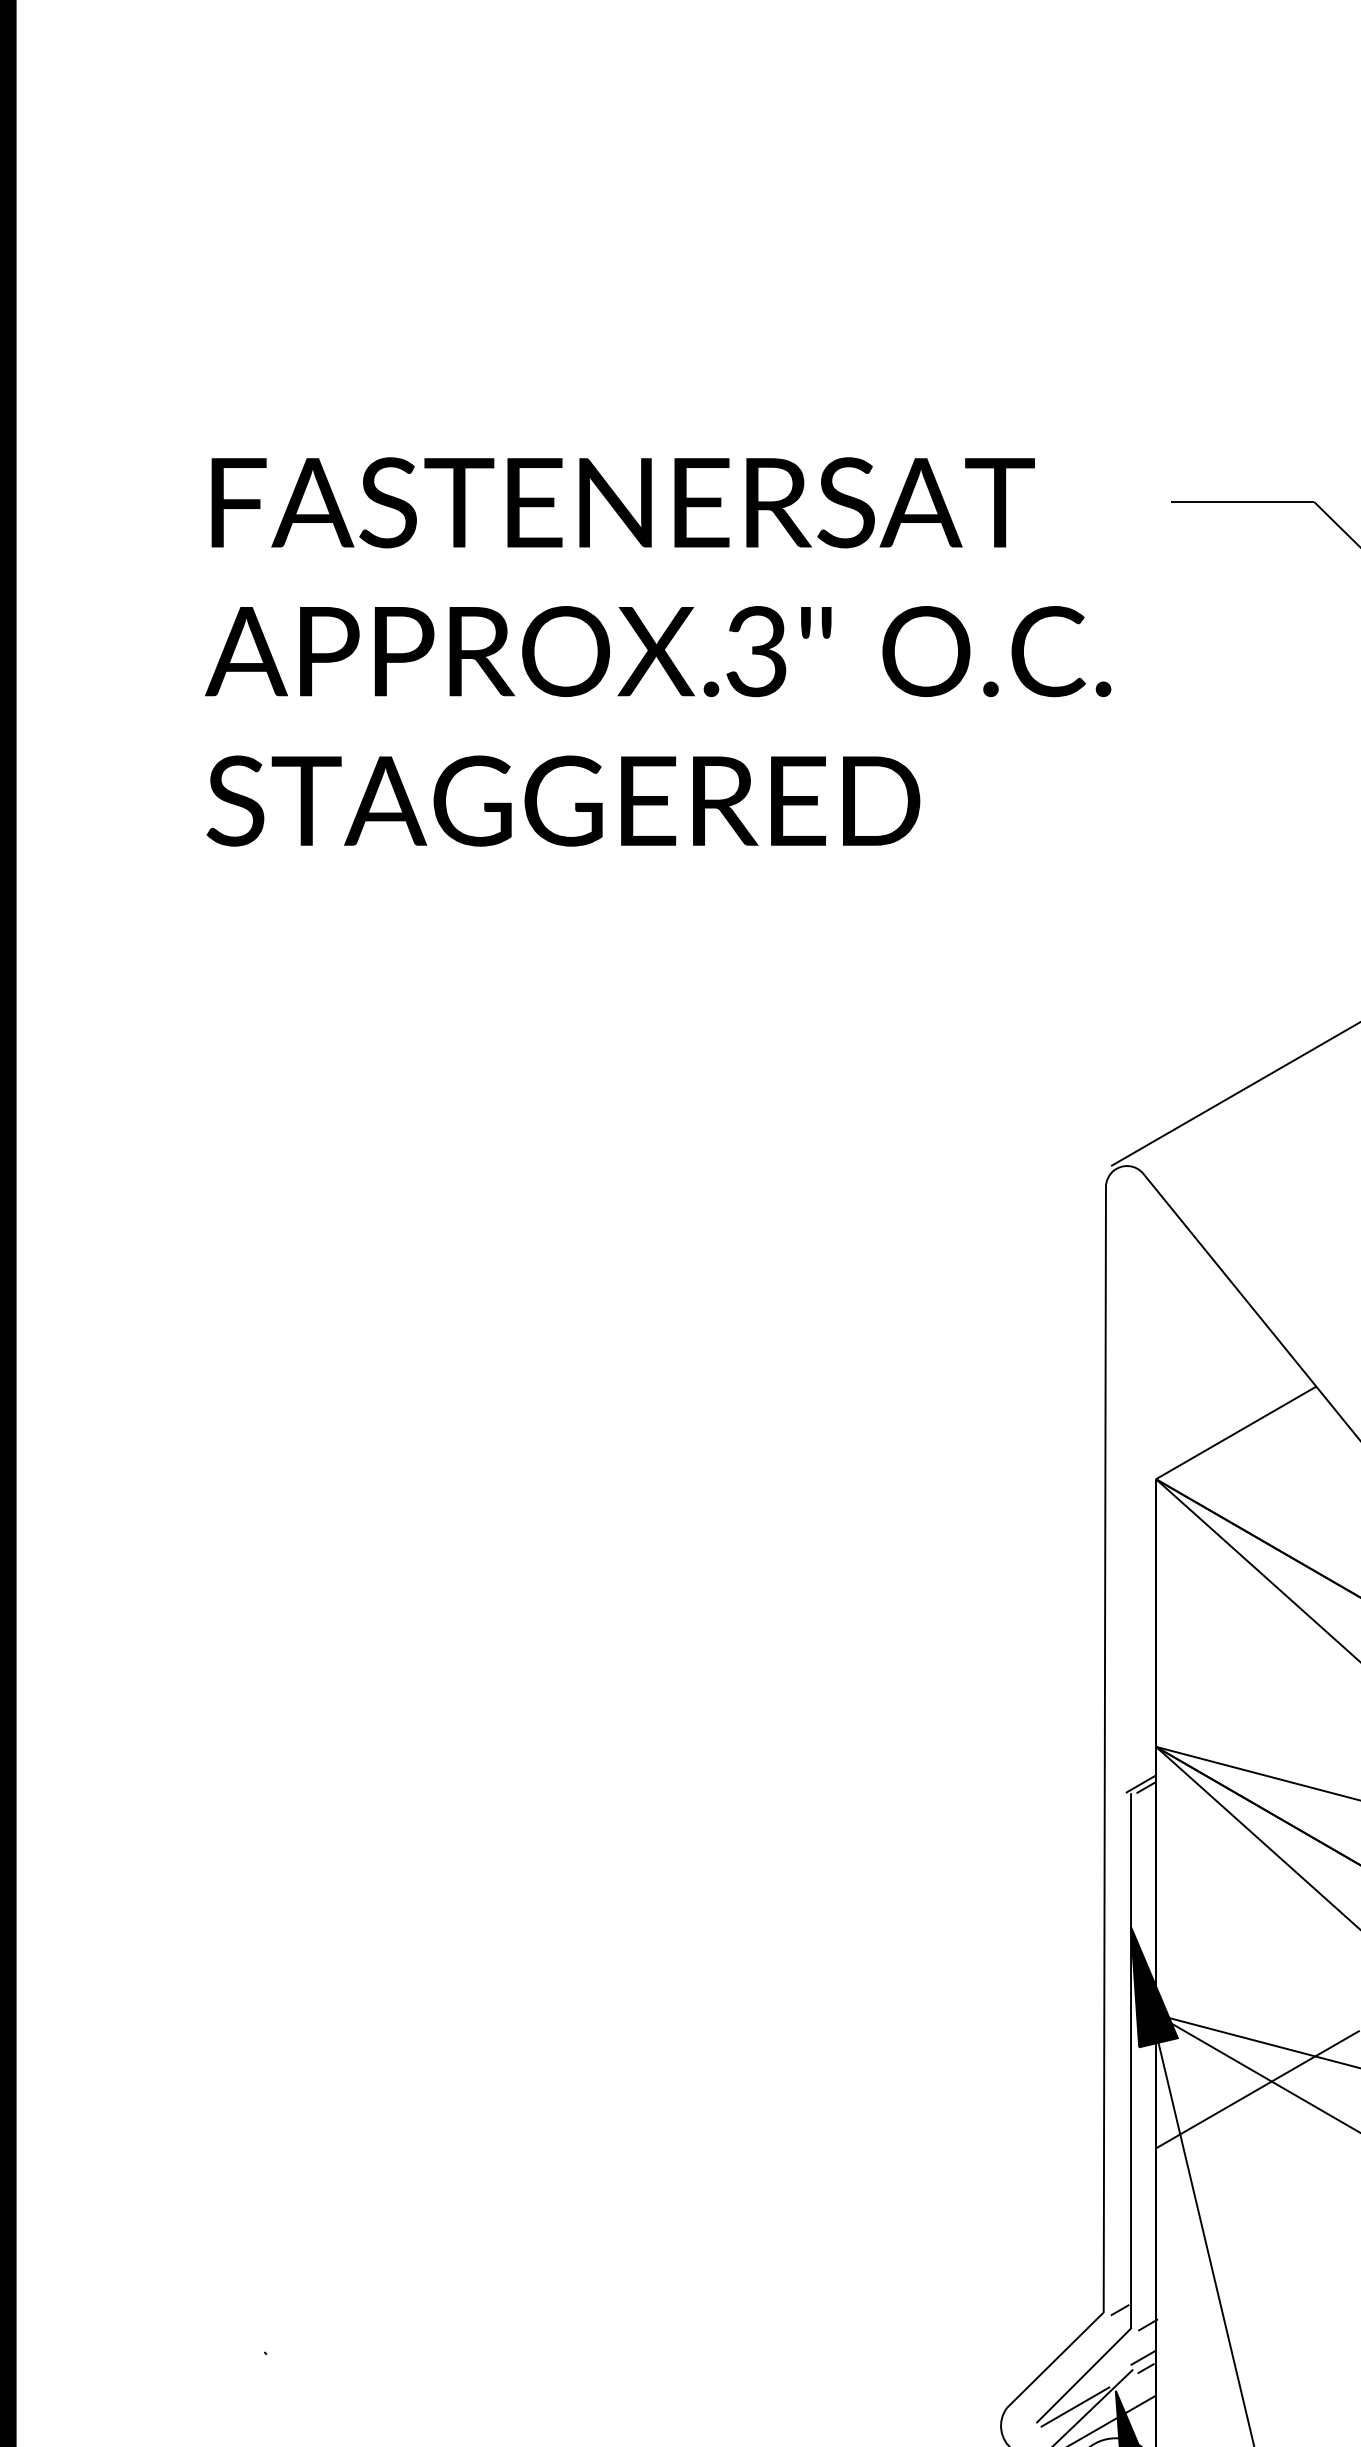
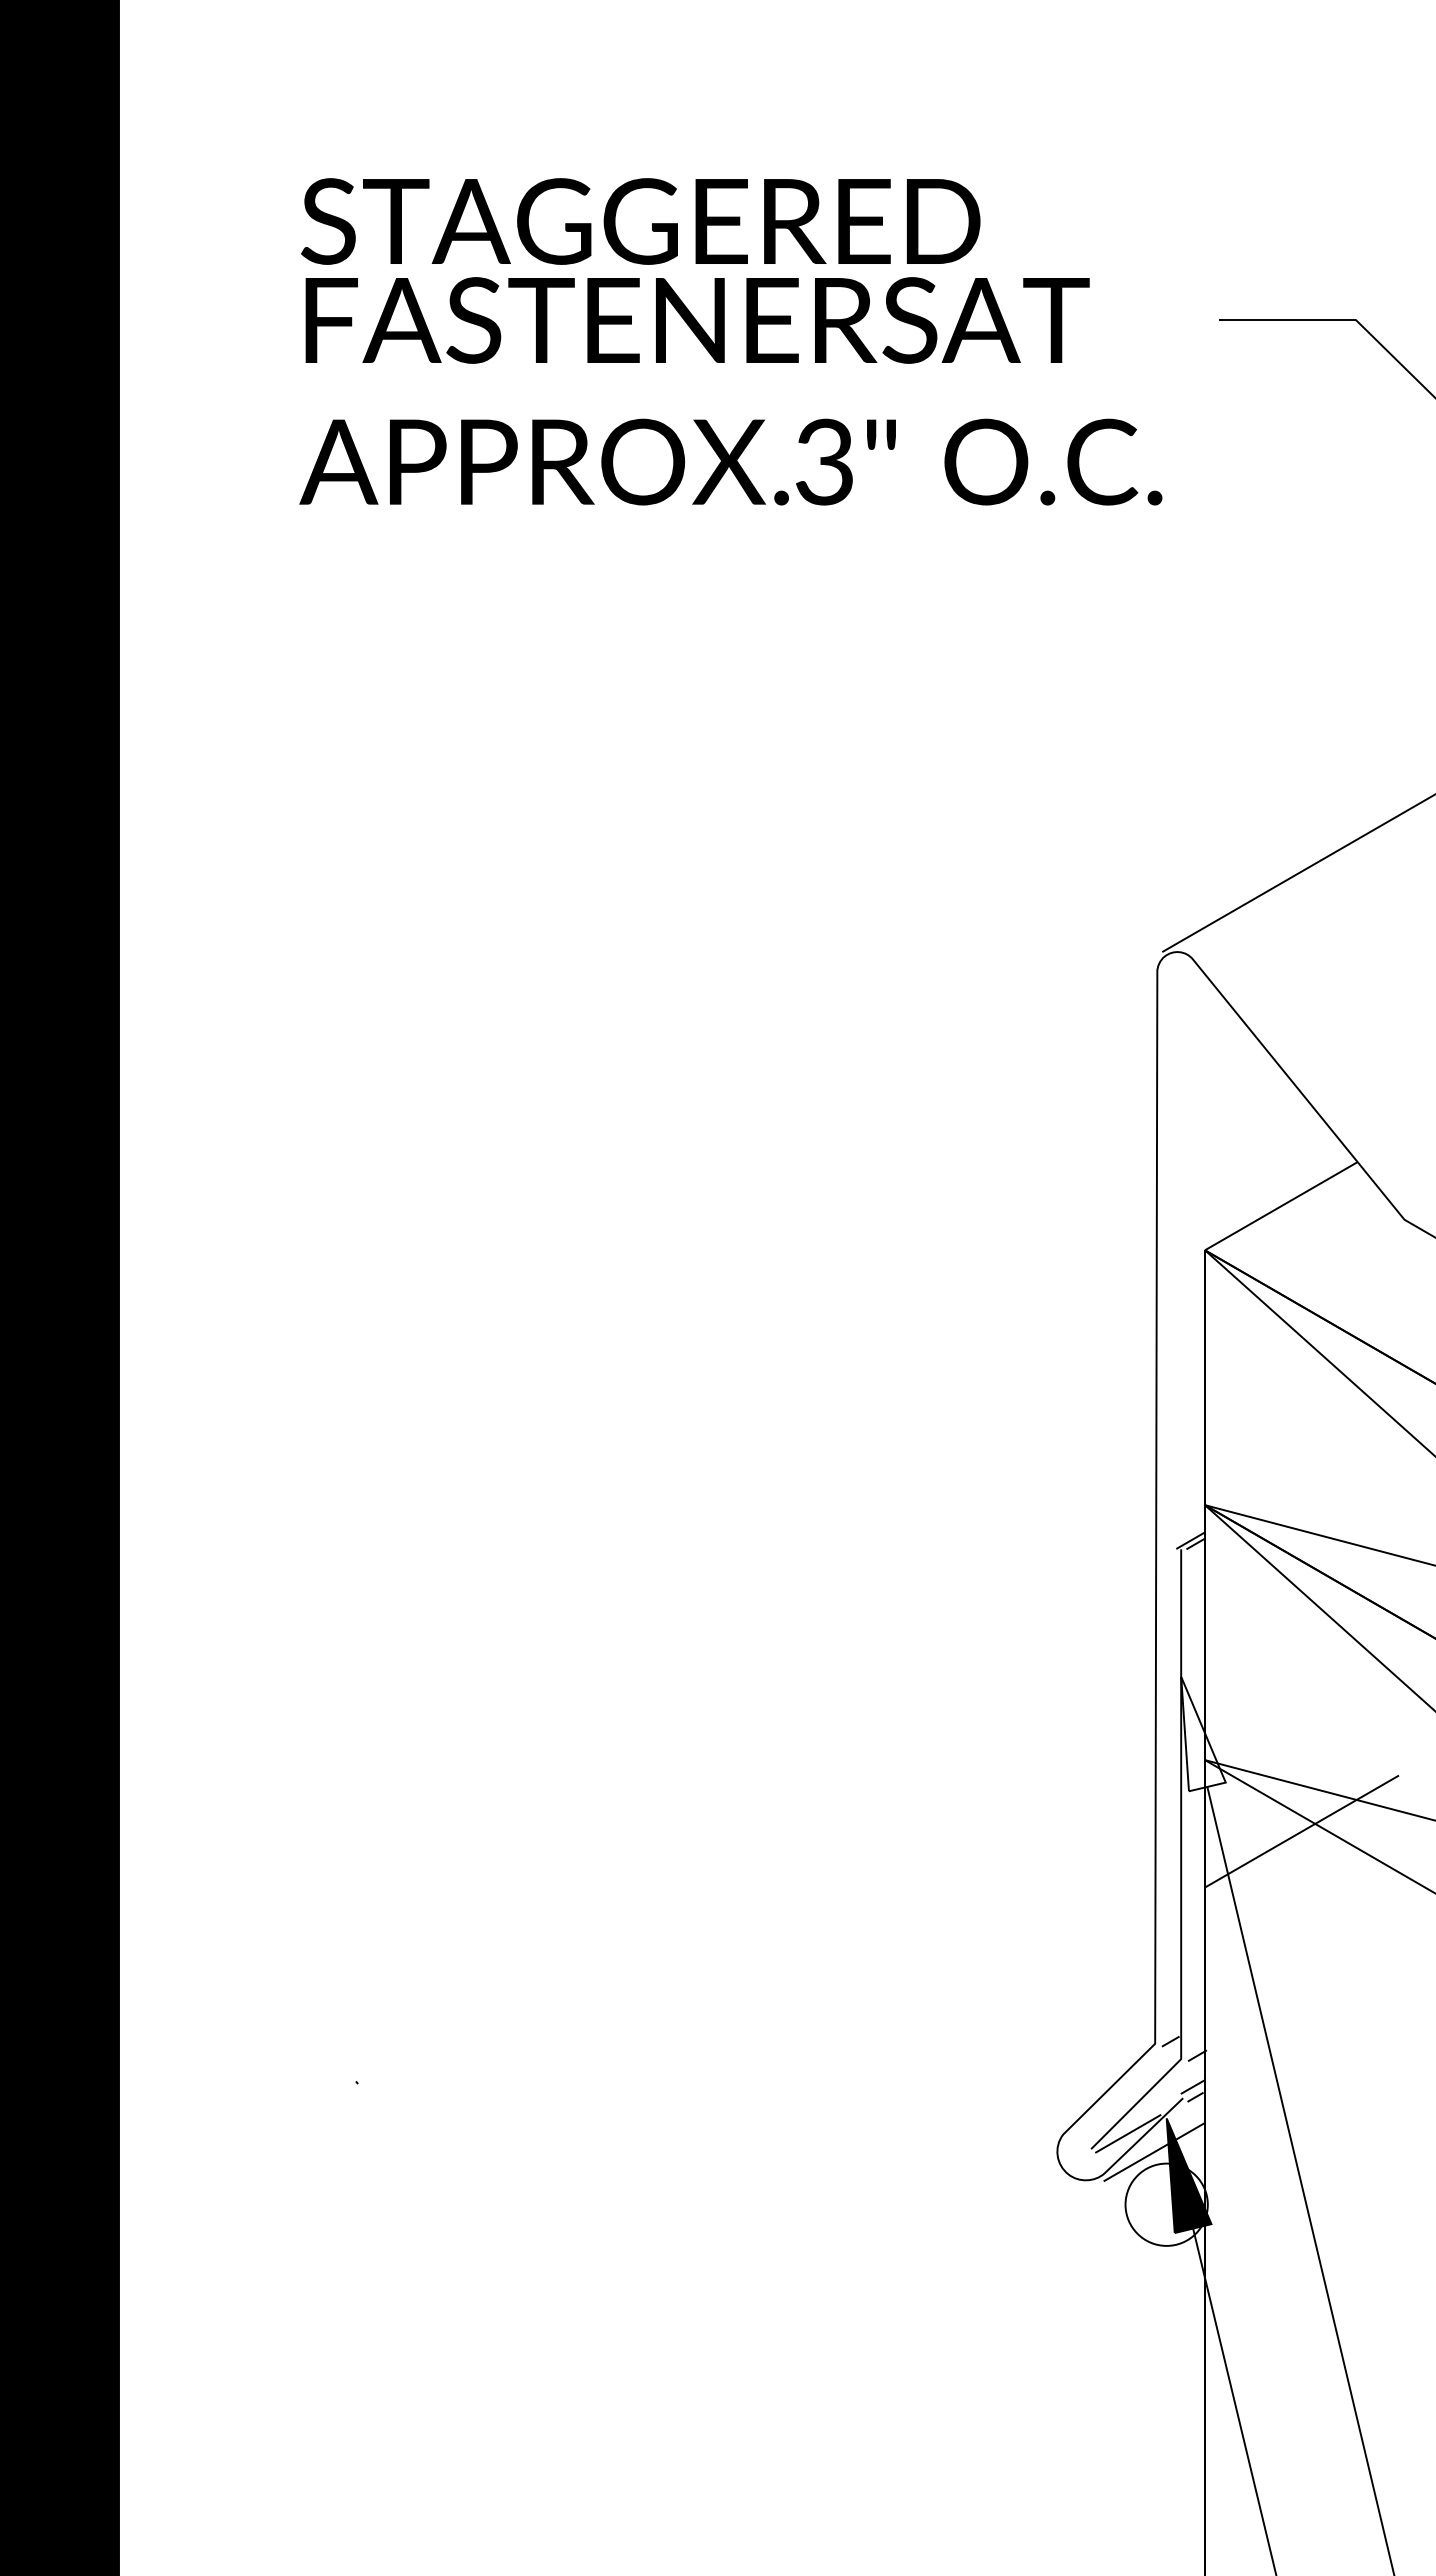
text: (563, 801) -> (640, 221), moved
fill: (1154, 1986) -> (1203, 1733), removed

